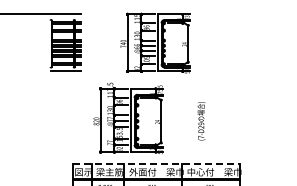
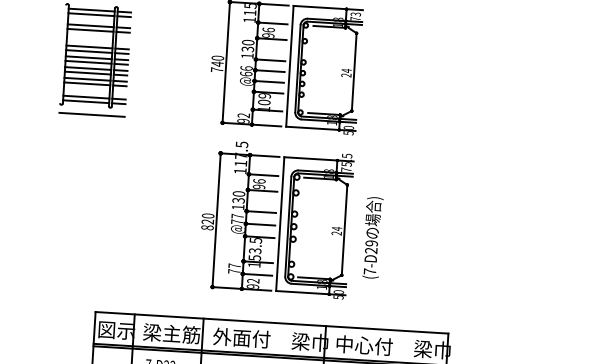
part: (128, 117) -> (276, 217), moved
line: (157, 164) -> (273, 323), dashed -> solid

